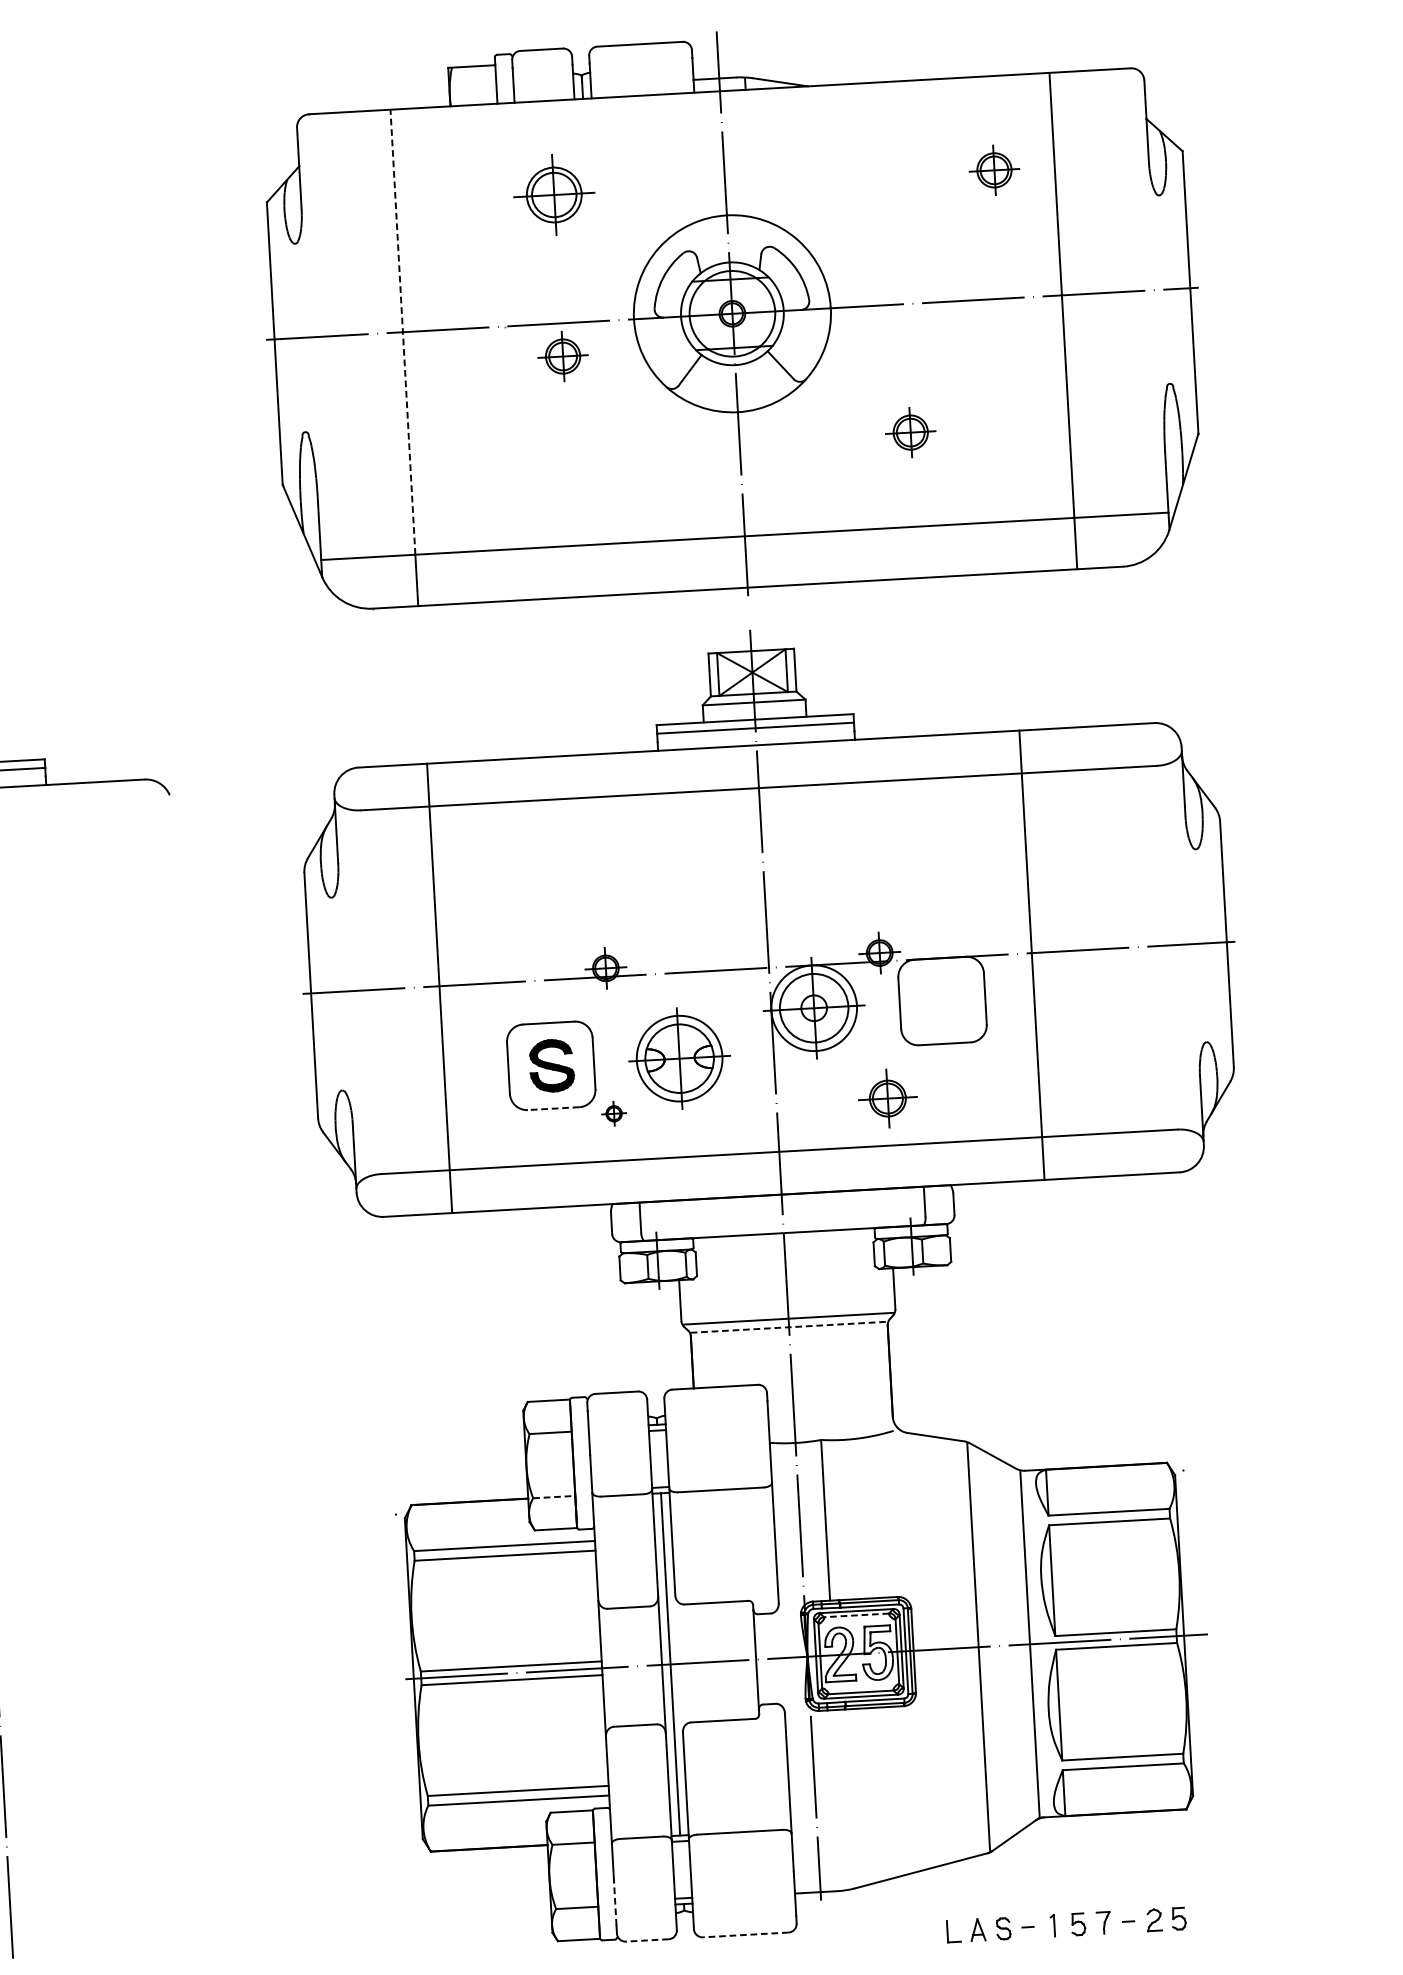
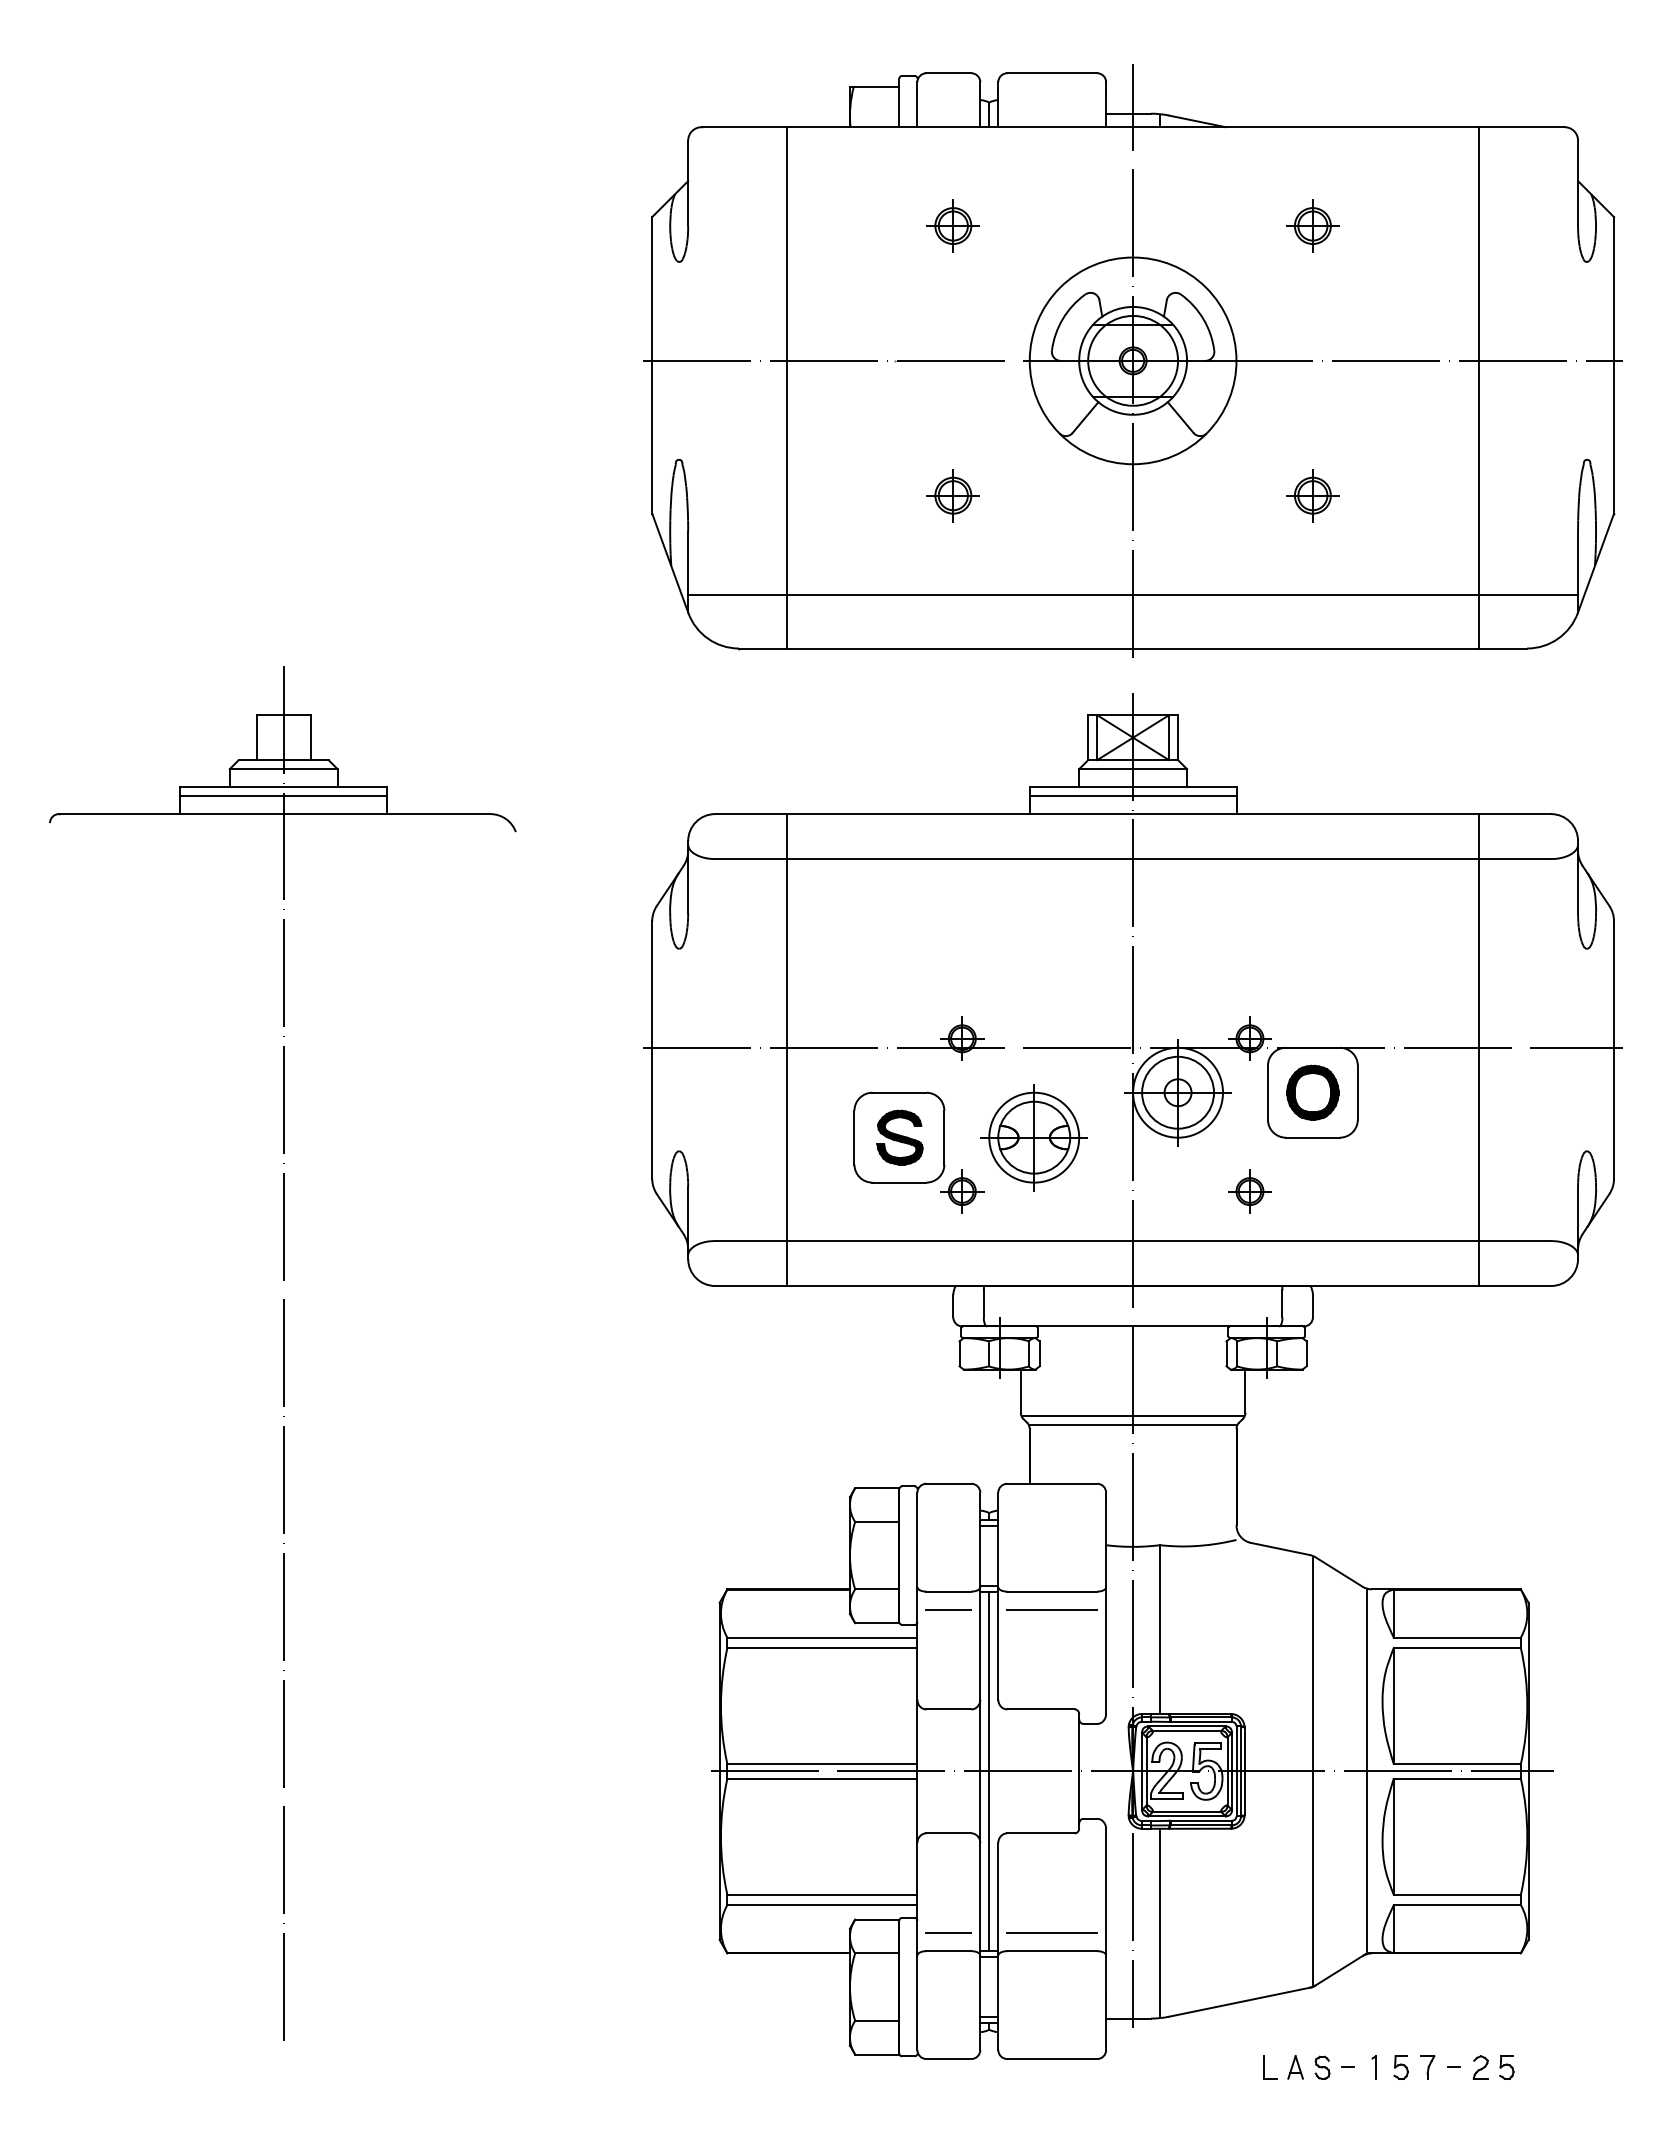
part: (994, 169) -> (1312, 225), moved
part: (553, 194) -> (952, 225), size x0.62
line: (403, 331) -> (787, 360), dashed -> solid
part: (562, 356) -> (952, 495), moved
line: (1032, 955) -> (1479, 1050), moved
part: (942, 1000) -> (1312, 1092), added
part: (887, 1098) -> (1249, 1191), size x0.71
line: (553, 1108) -> (899, 1182), dashed -> solid
part: (614, 1113) -> (962, 1191), size x1.67
line: (789, 1327) -> (1133, 1425), dashed -> solid
line: (554, 1497) -> (877, 1589), dashed -> solid
line: (722, 1506) -> (1052, 1609), added
line: (623, 1512) -> (948, 1609), added
line: (856, 1614) -> (1186, 1730), dashed -> solid
line: (841, 1799) -> (1160, 1922), added
line: (738, 1814) -> (1051, 1932), added
line: (640, 1819) -> (948, 1932), added
line: (615, 1903) -> (917, 2018), dashed -> solid
line: (746, 1935) -> (1052, 2059), dashed -> solid
line: (647, 1940) -> (948, 2059), dashed -> solid

